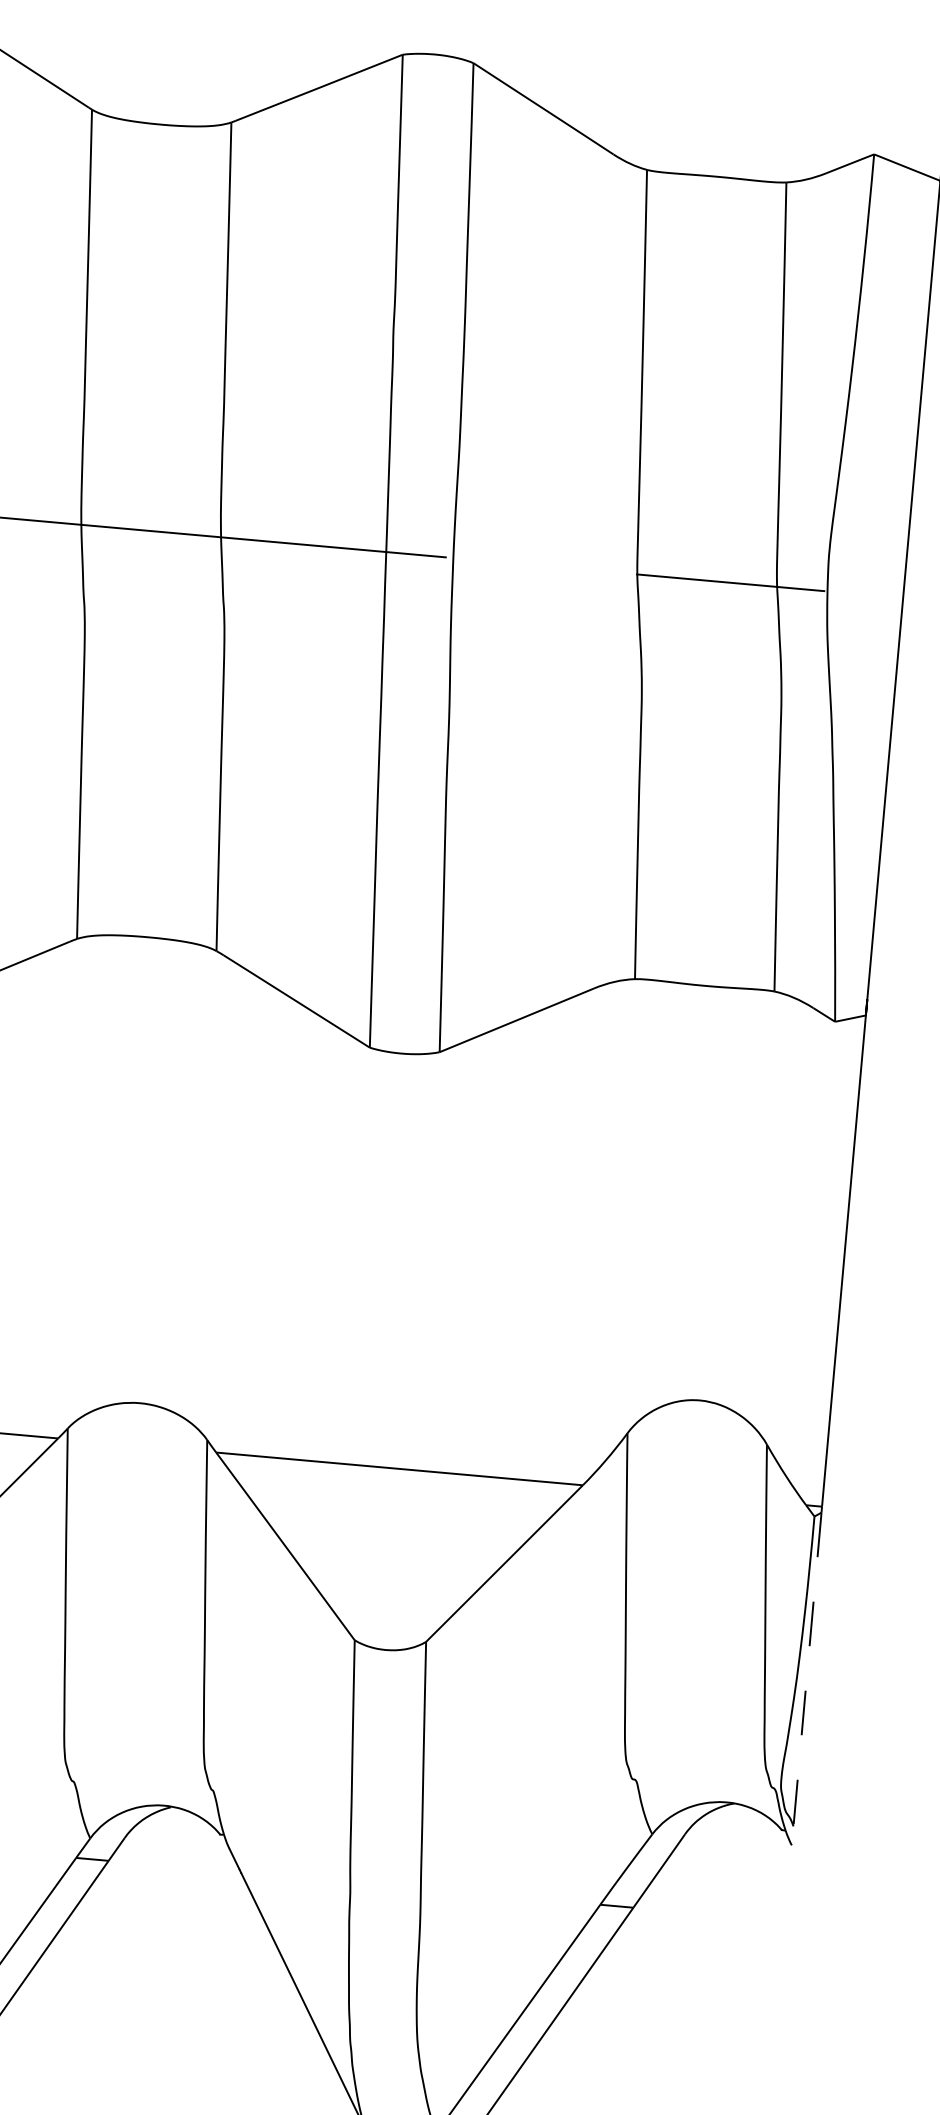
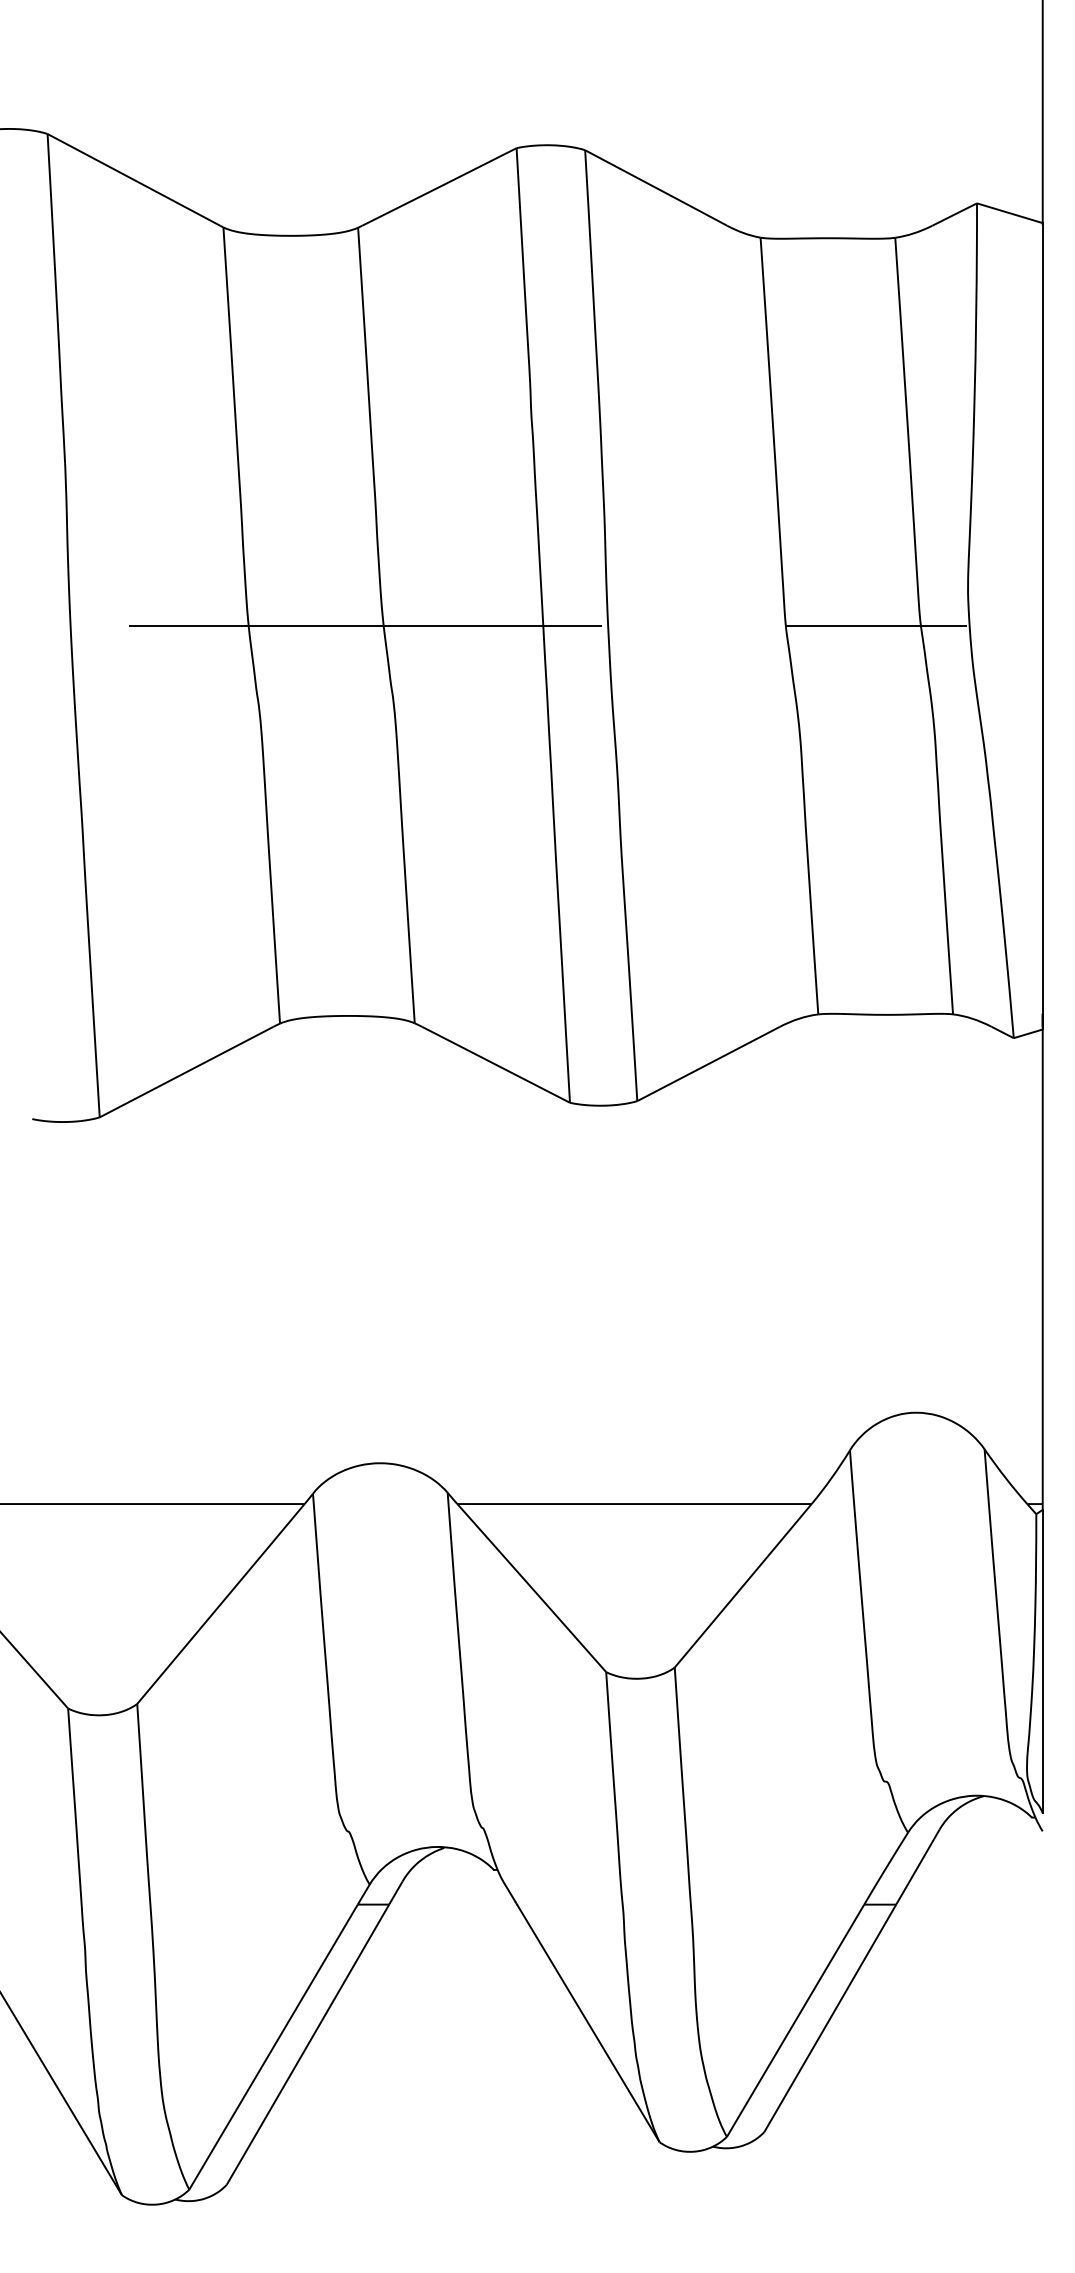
line: (807, 1669) -> (1042, 1661), dashed -> solid

